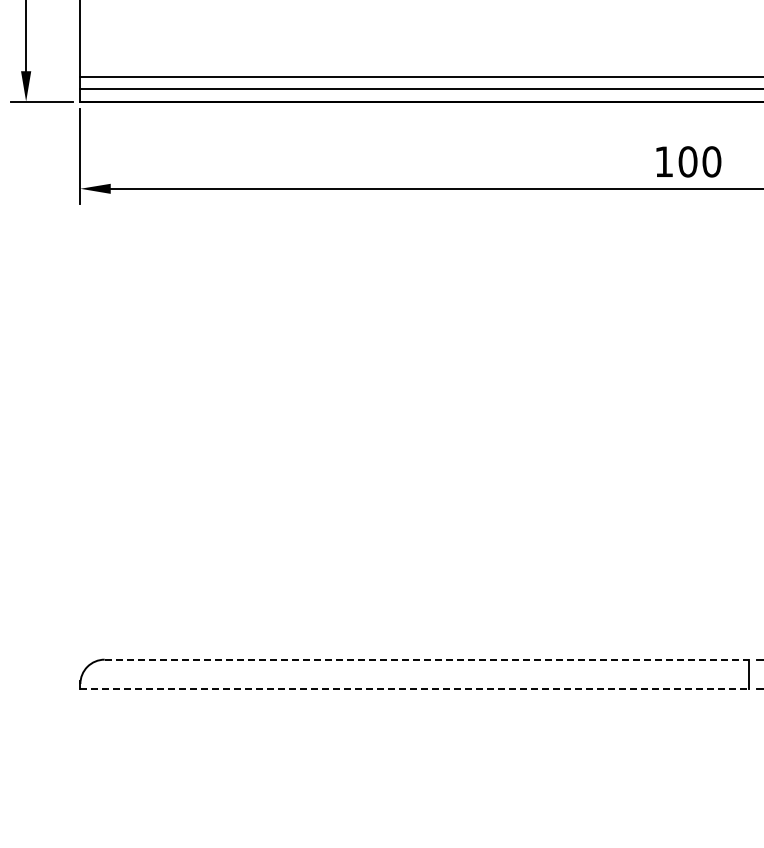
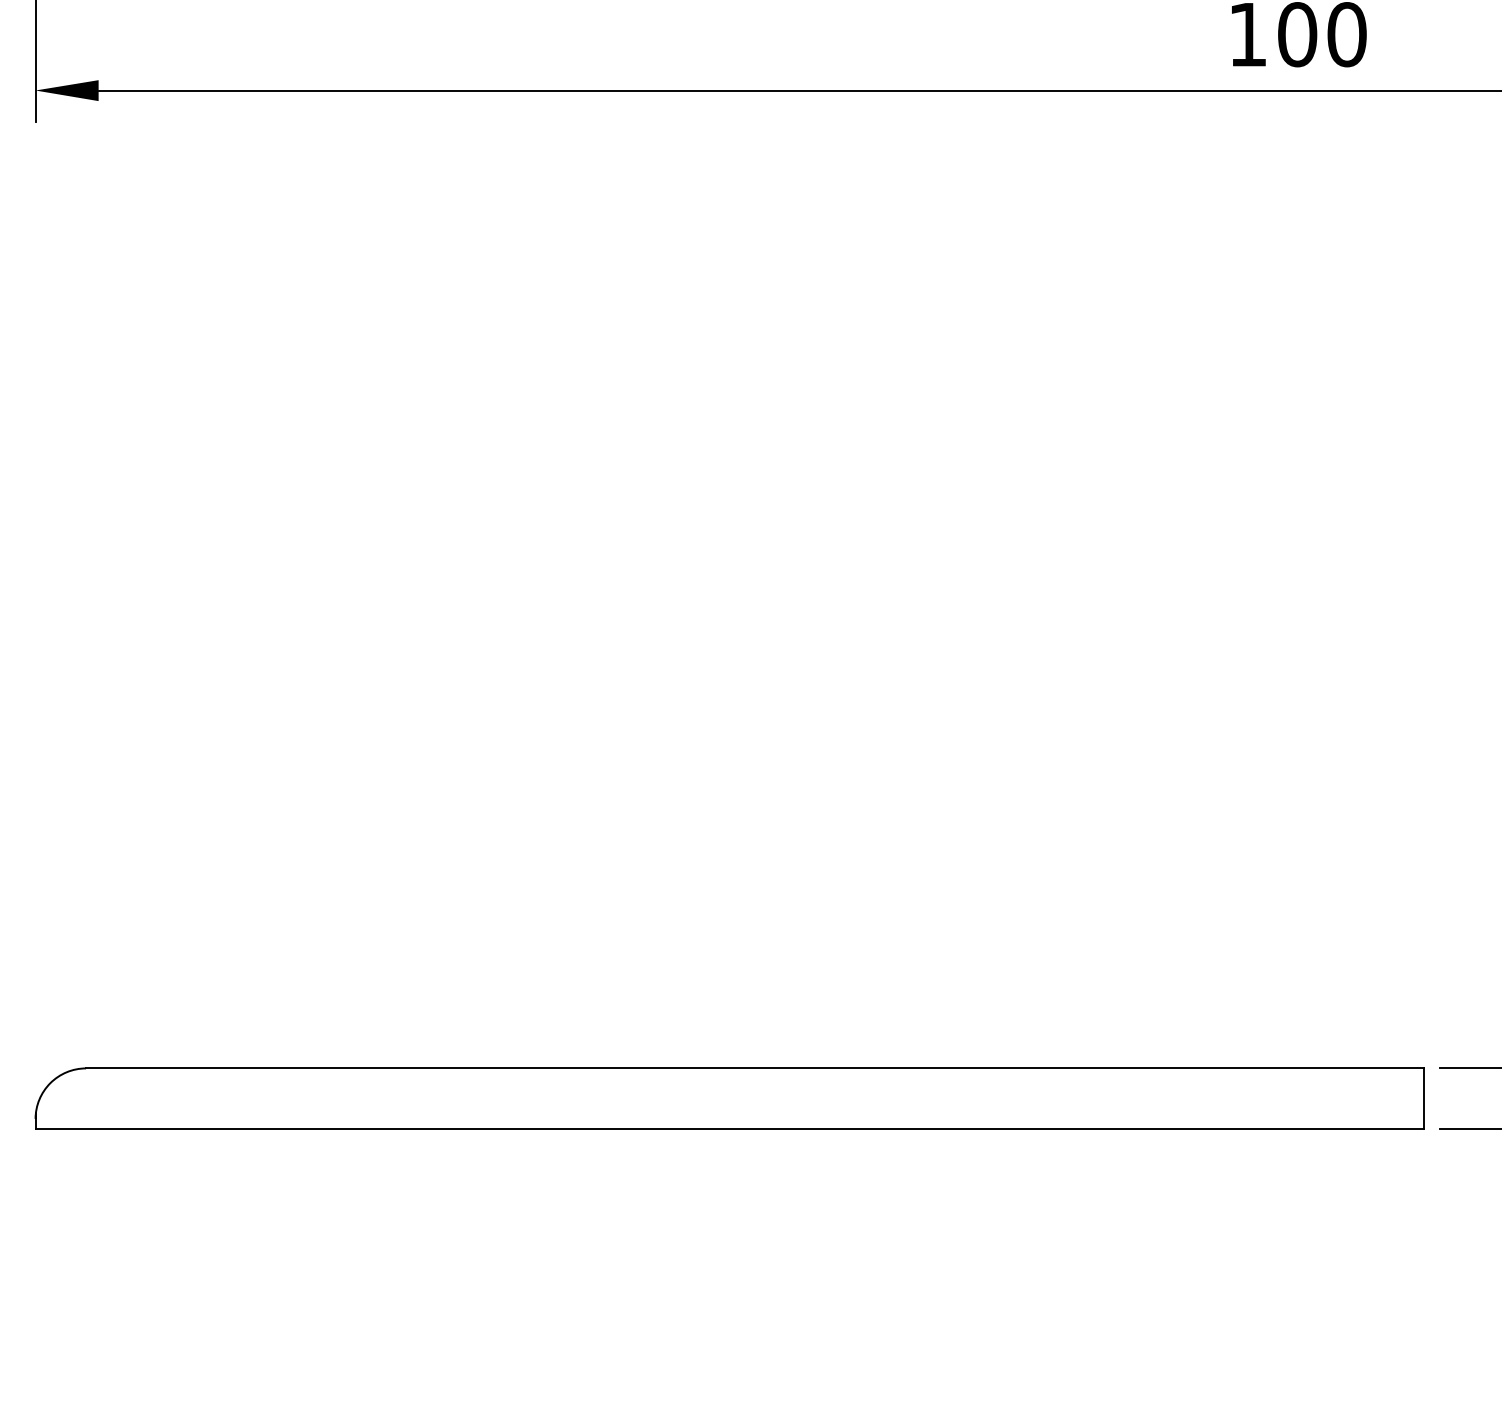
line: (427, 659) -> (756, 1068), dashed -> solid
line: (415, 688) -> (731, 1128), dashed -> solid

